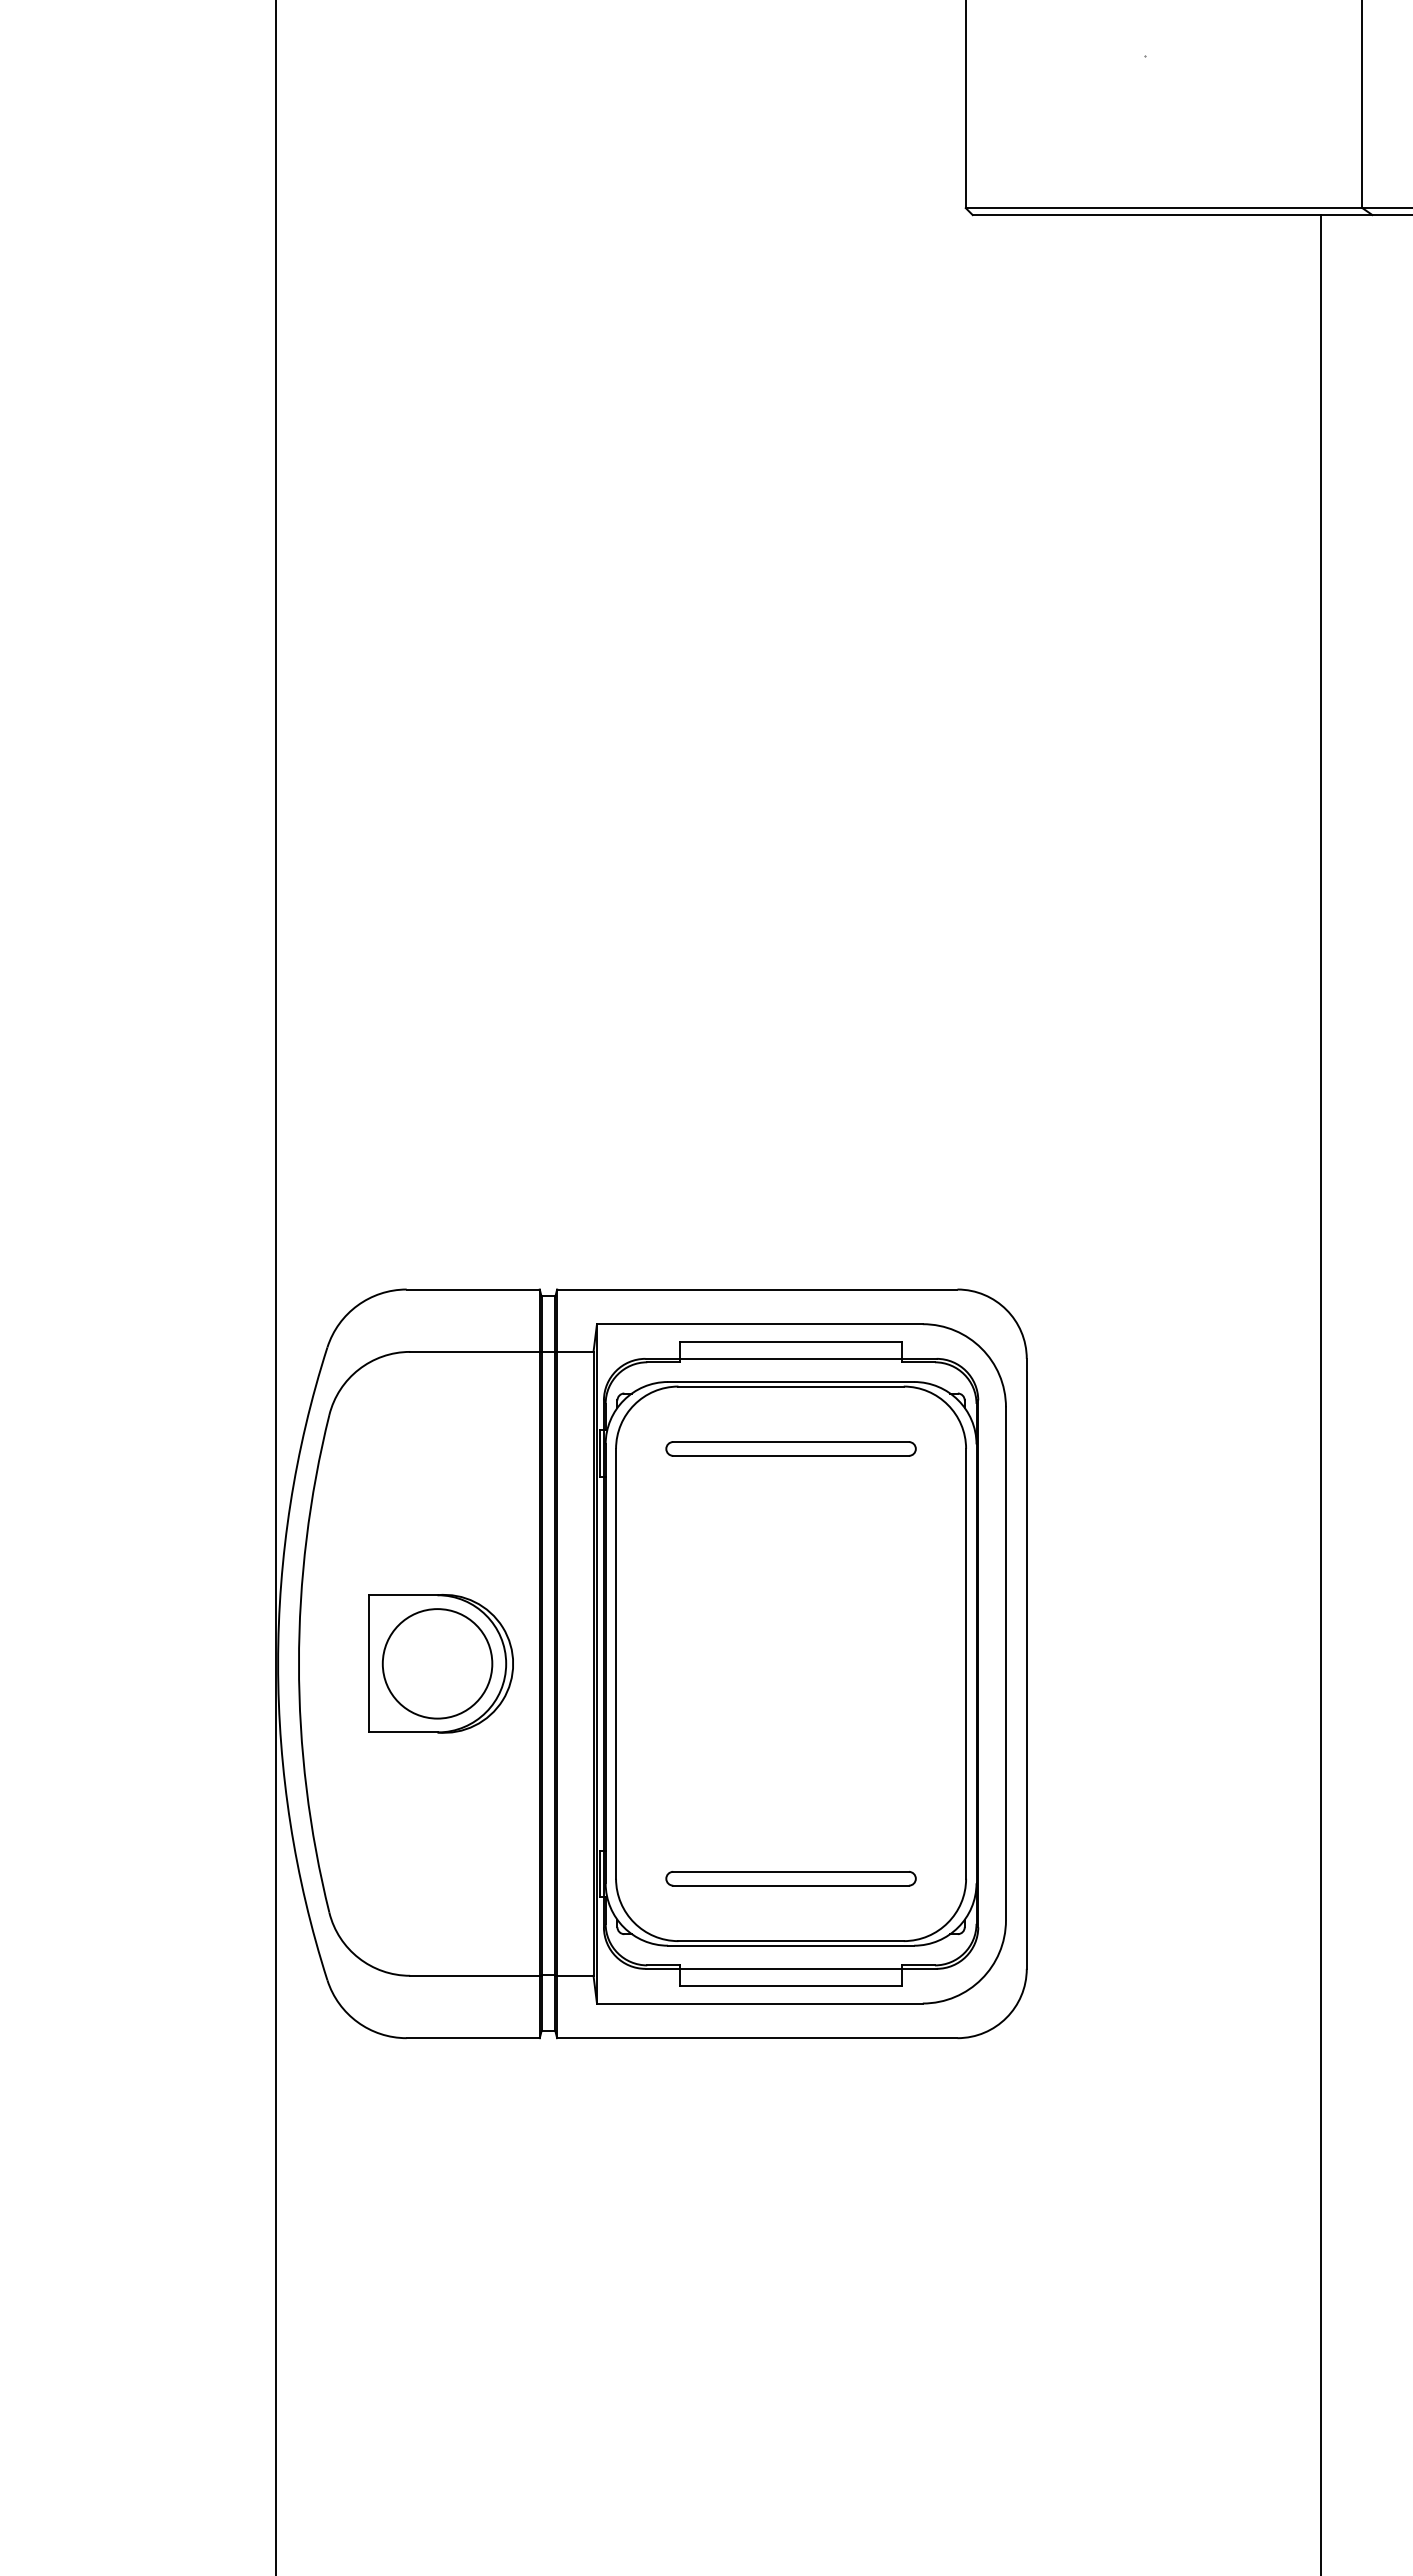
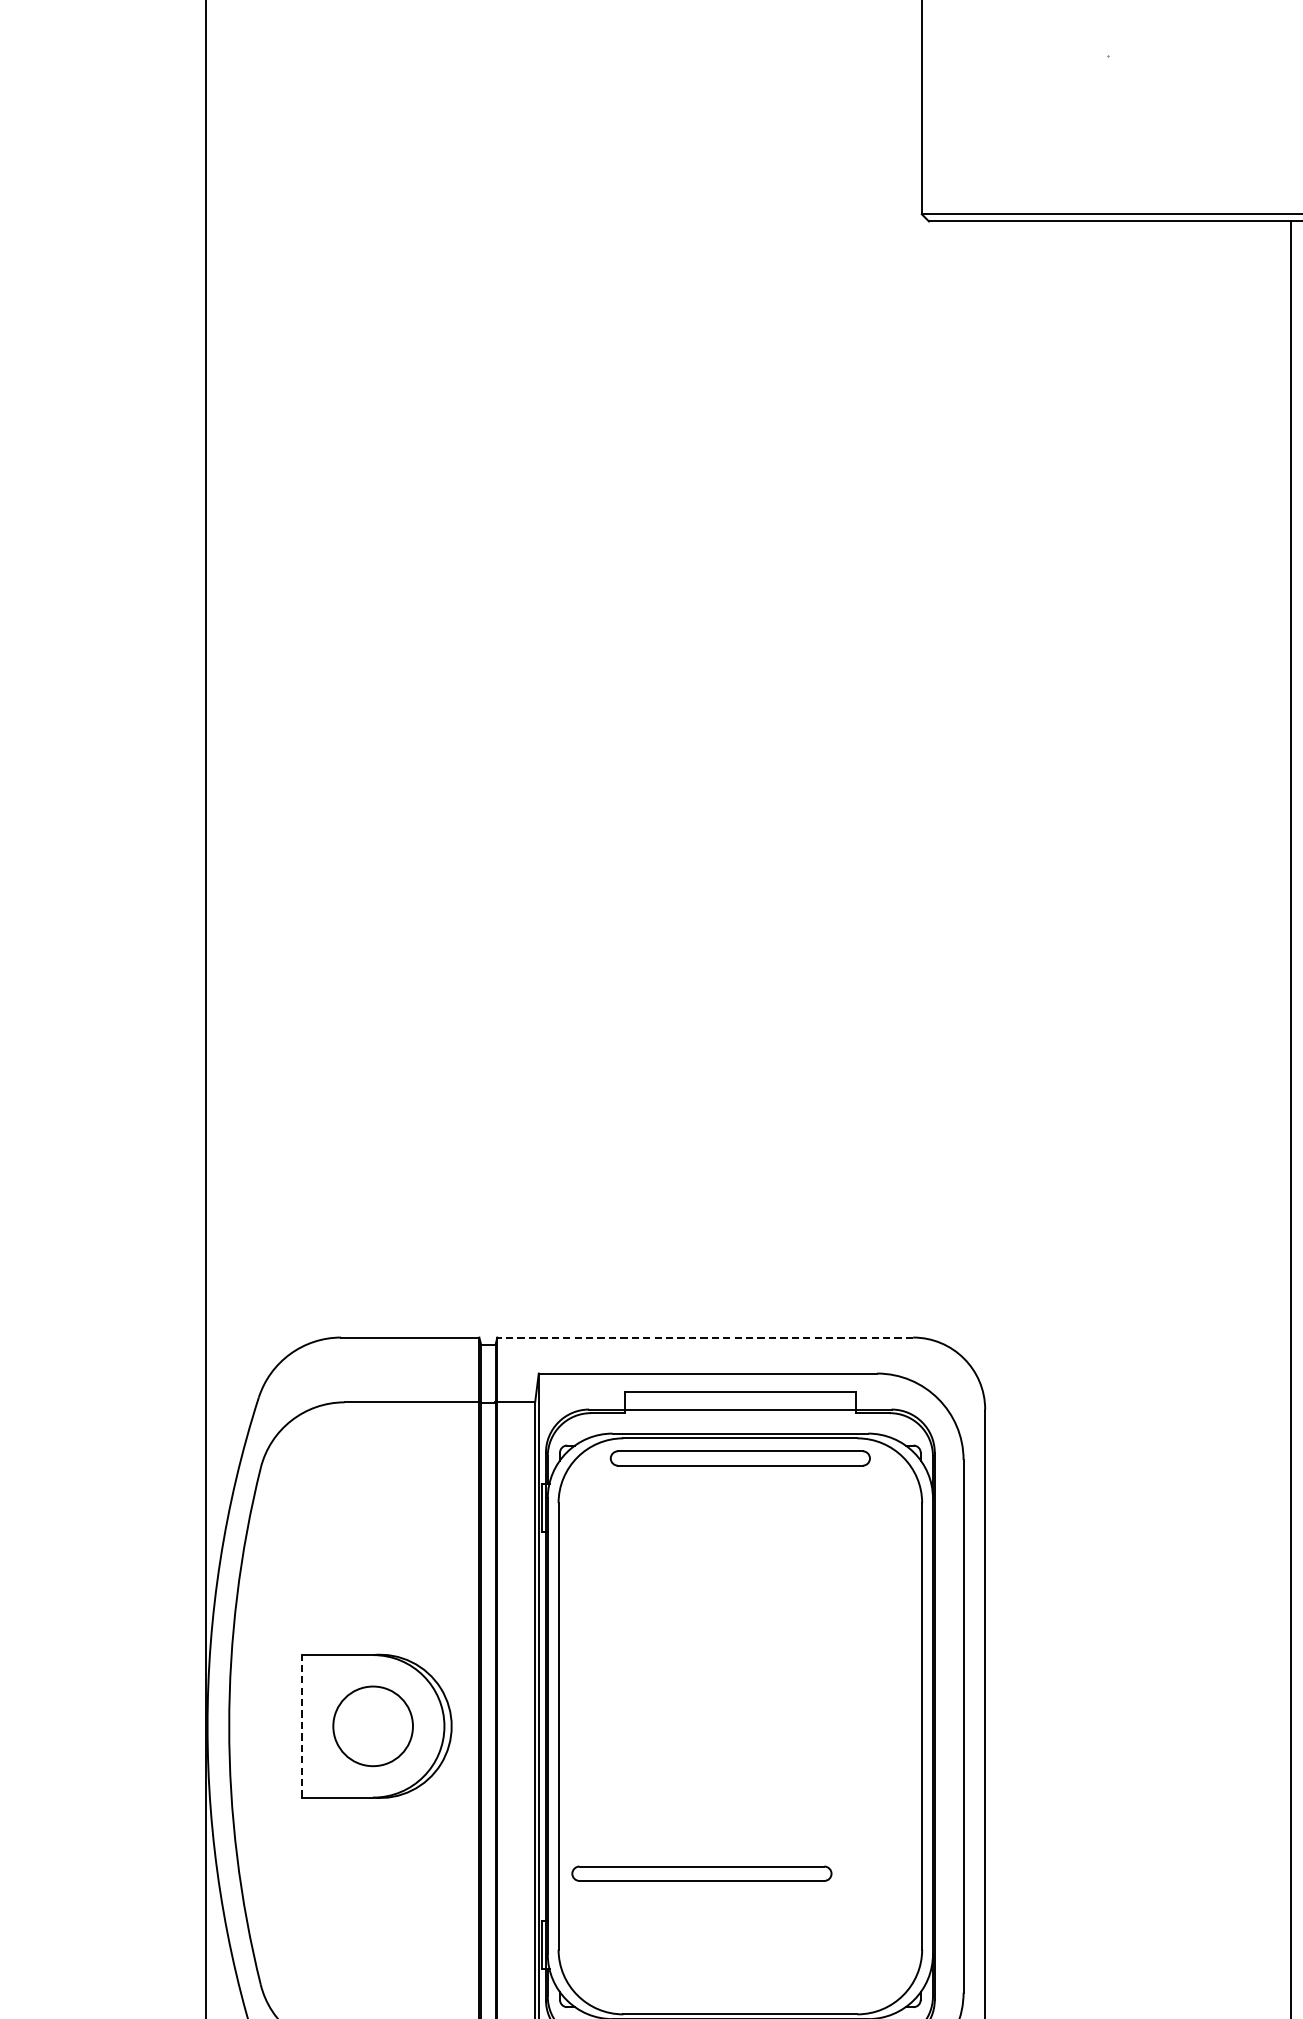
line: (756, 1289) -> (704, 1337), solid -> dashed
part: (790, 1448) -> (739, 1458), moved
line: (368, 1663) -> (301, 1725), solid -> dashed
circle: (437, 1663) -> (373, 1725), size x0.7
part: (790, 1878) -> (701, 1873), moved

